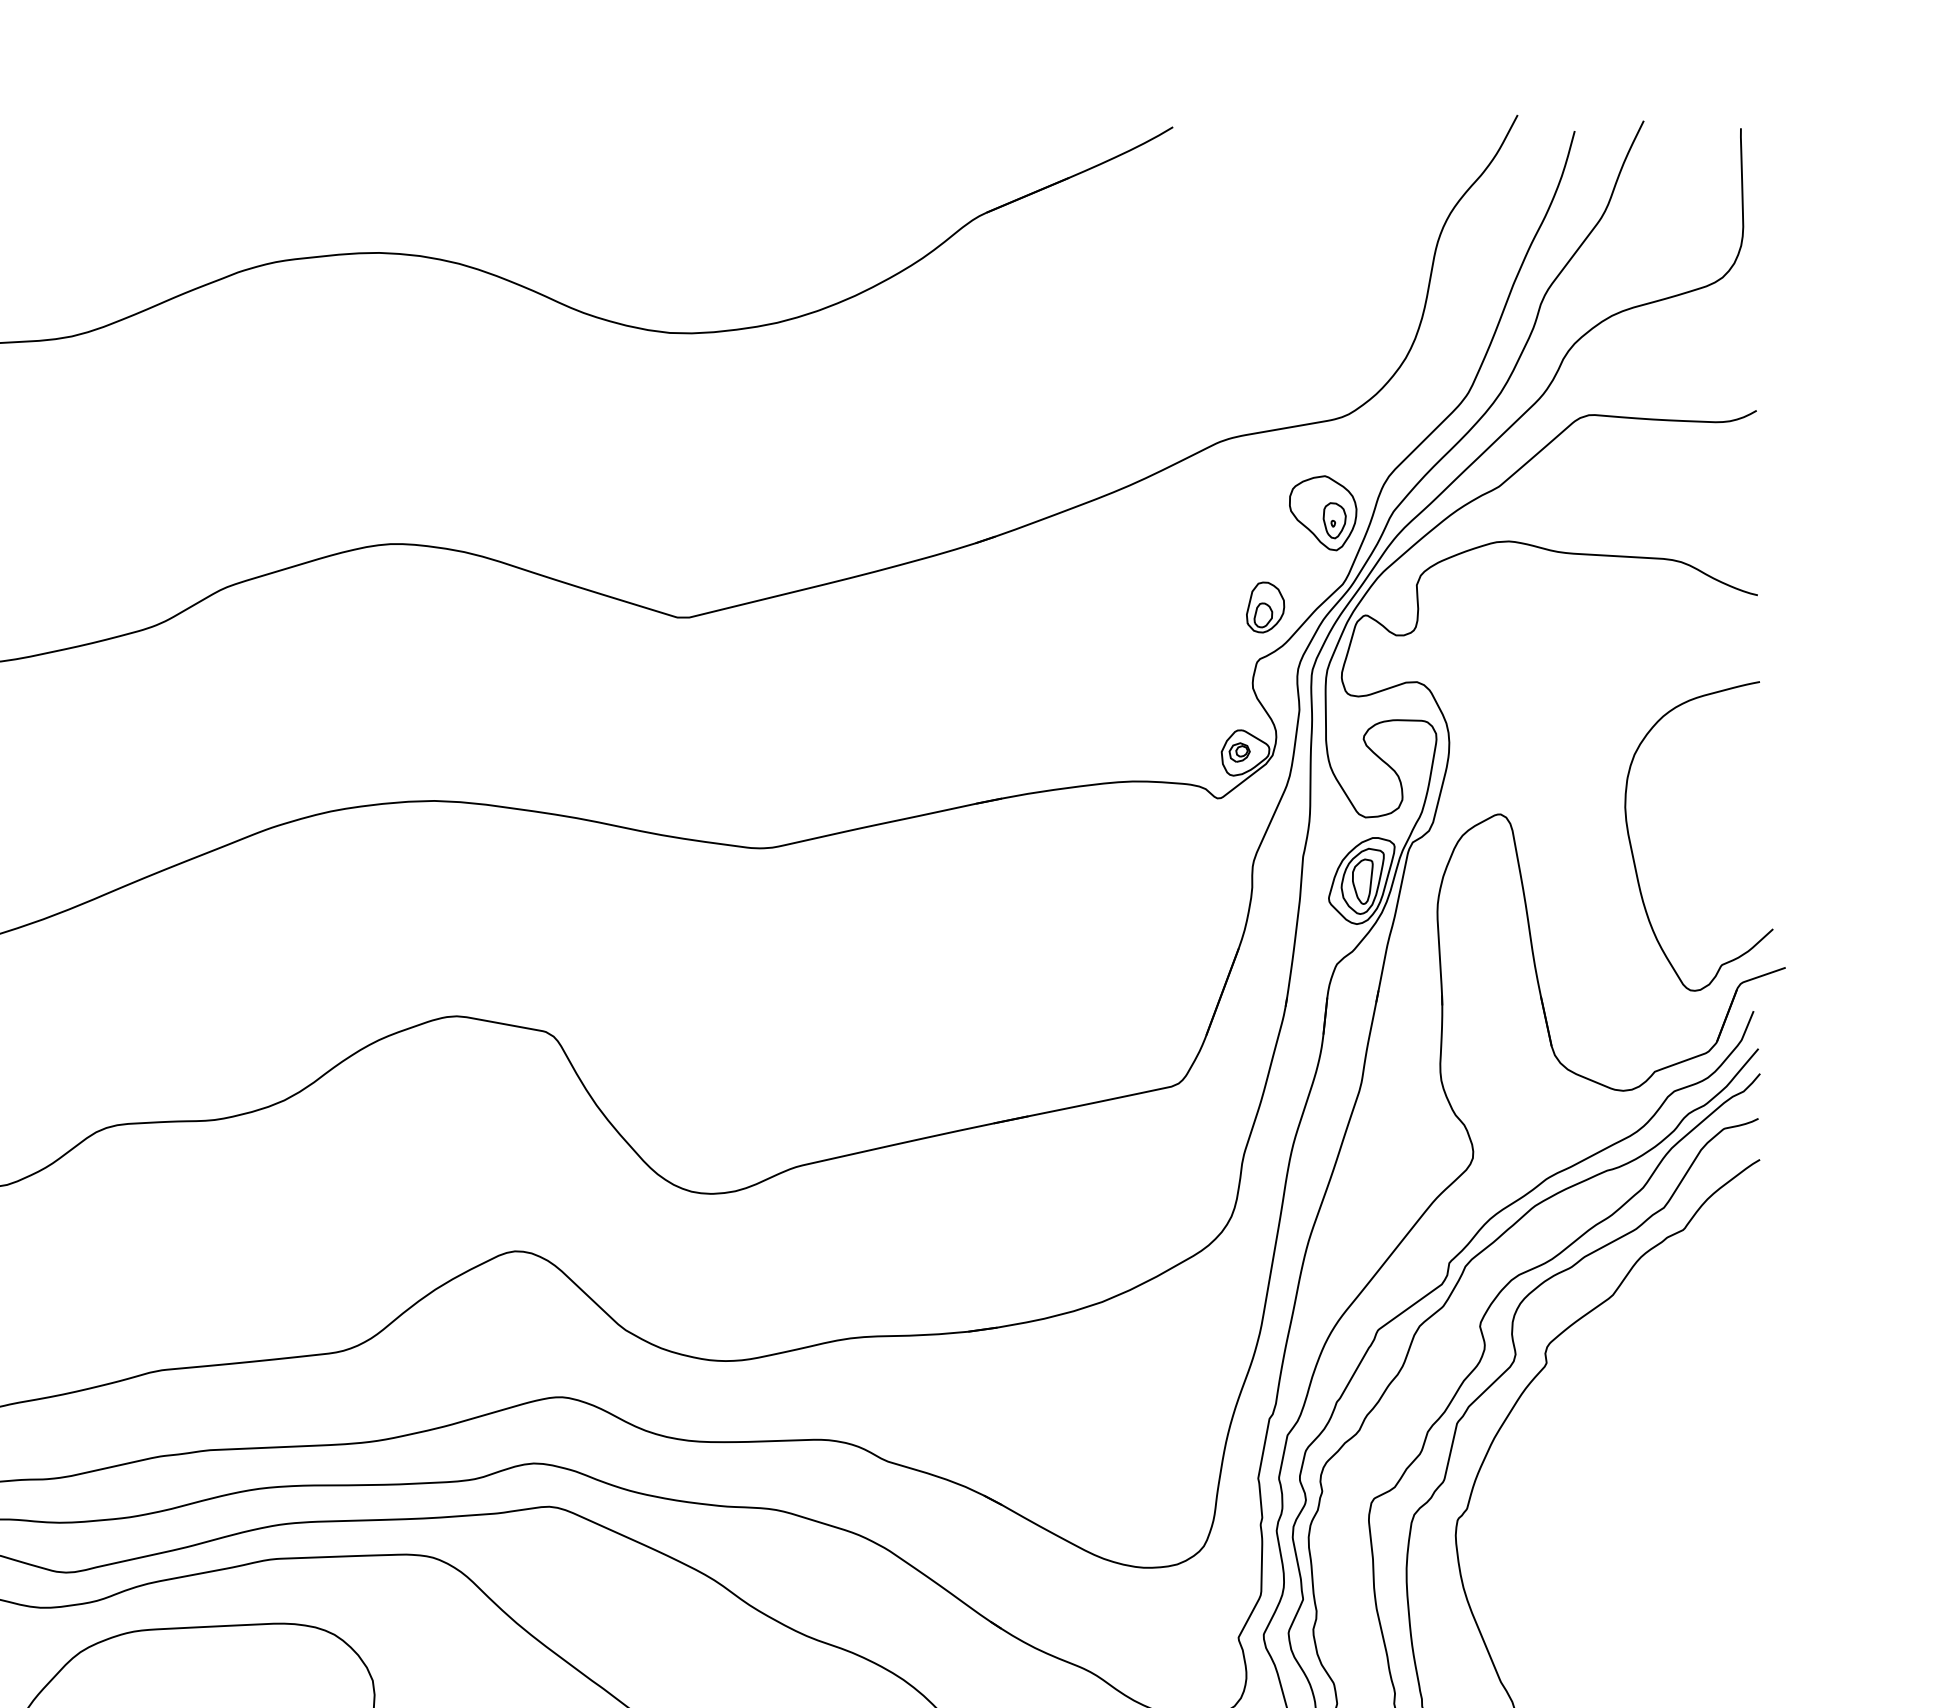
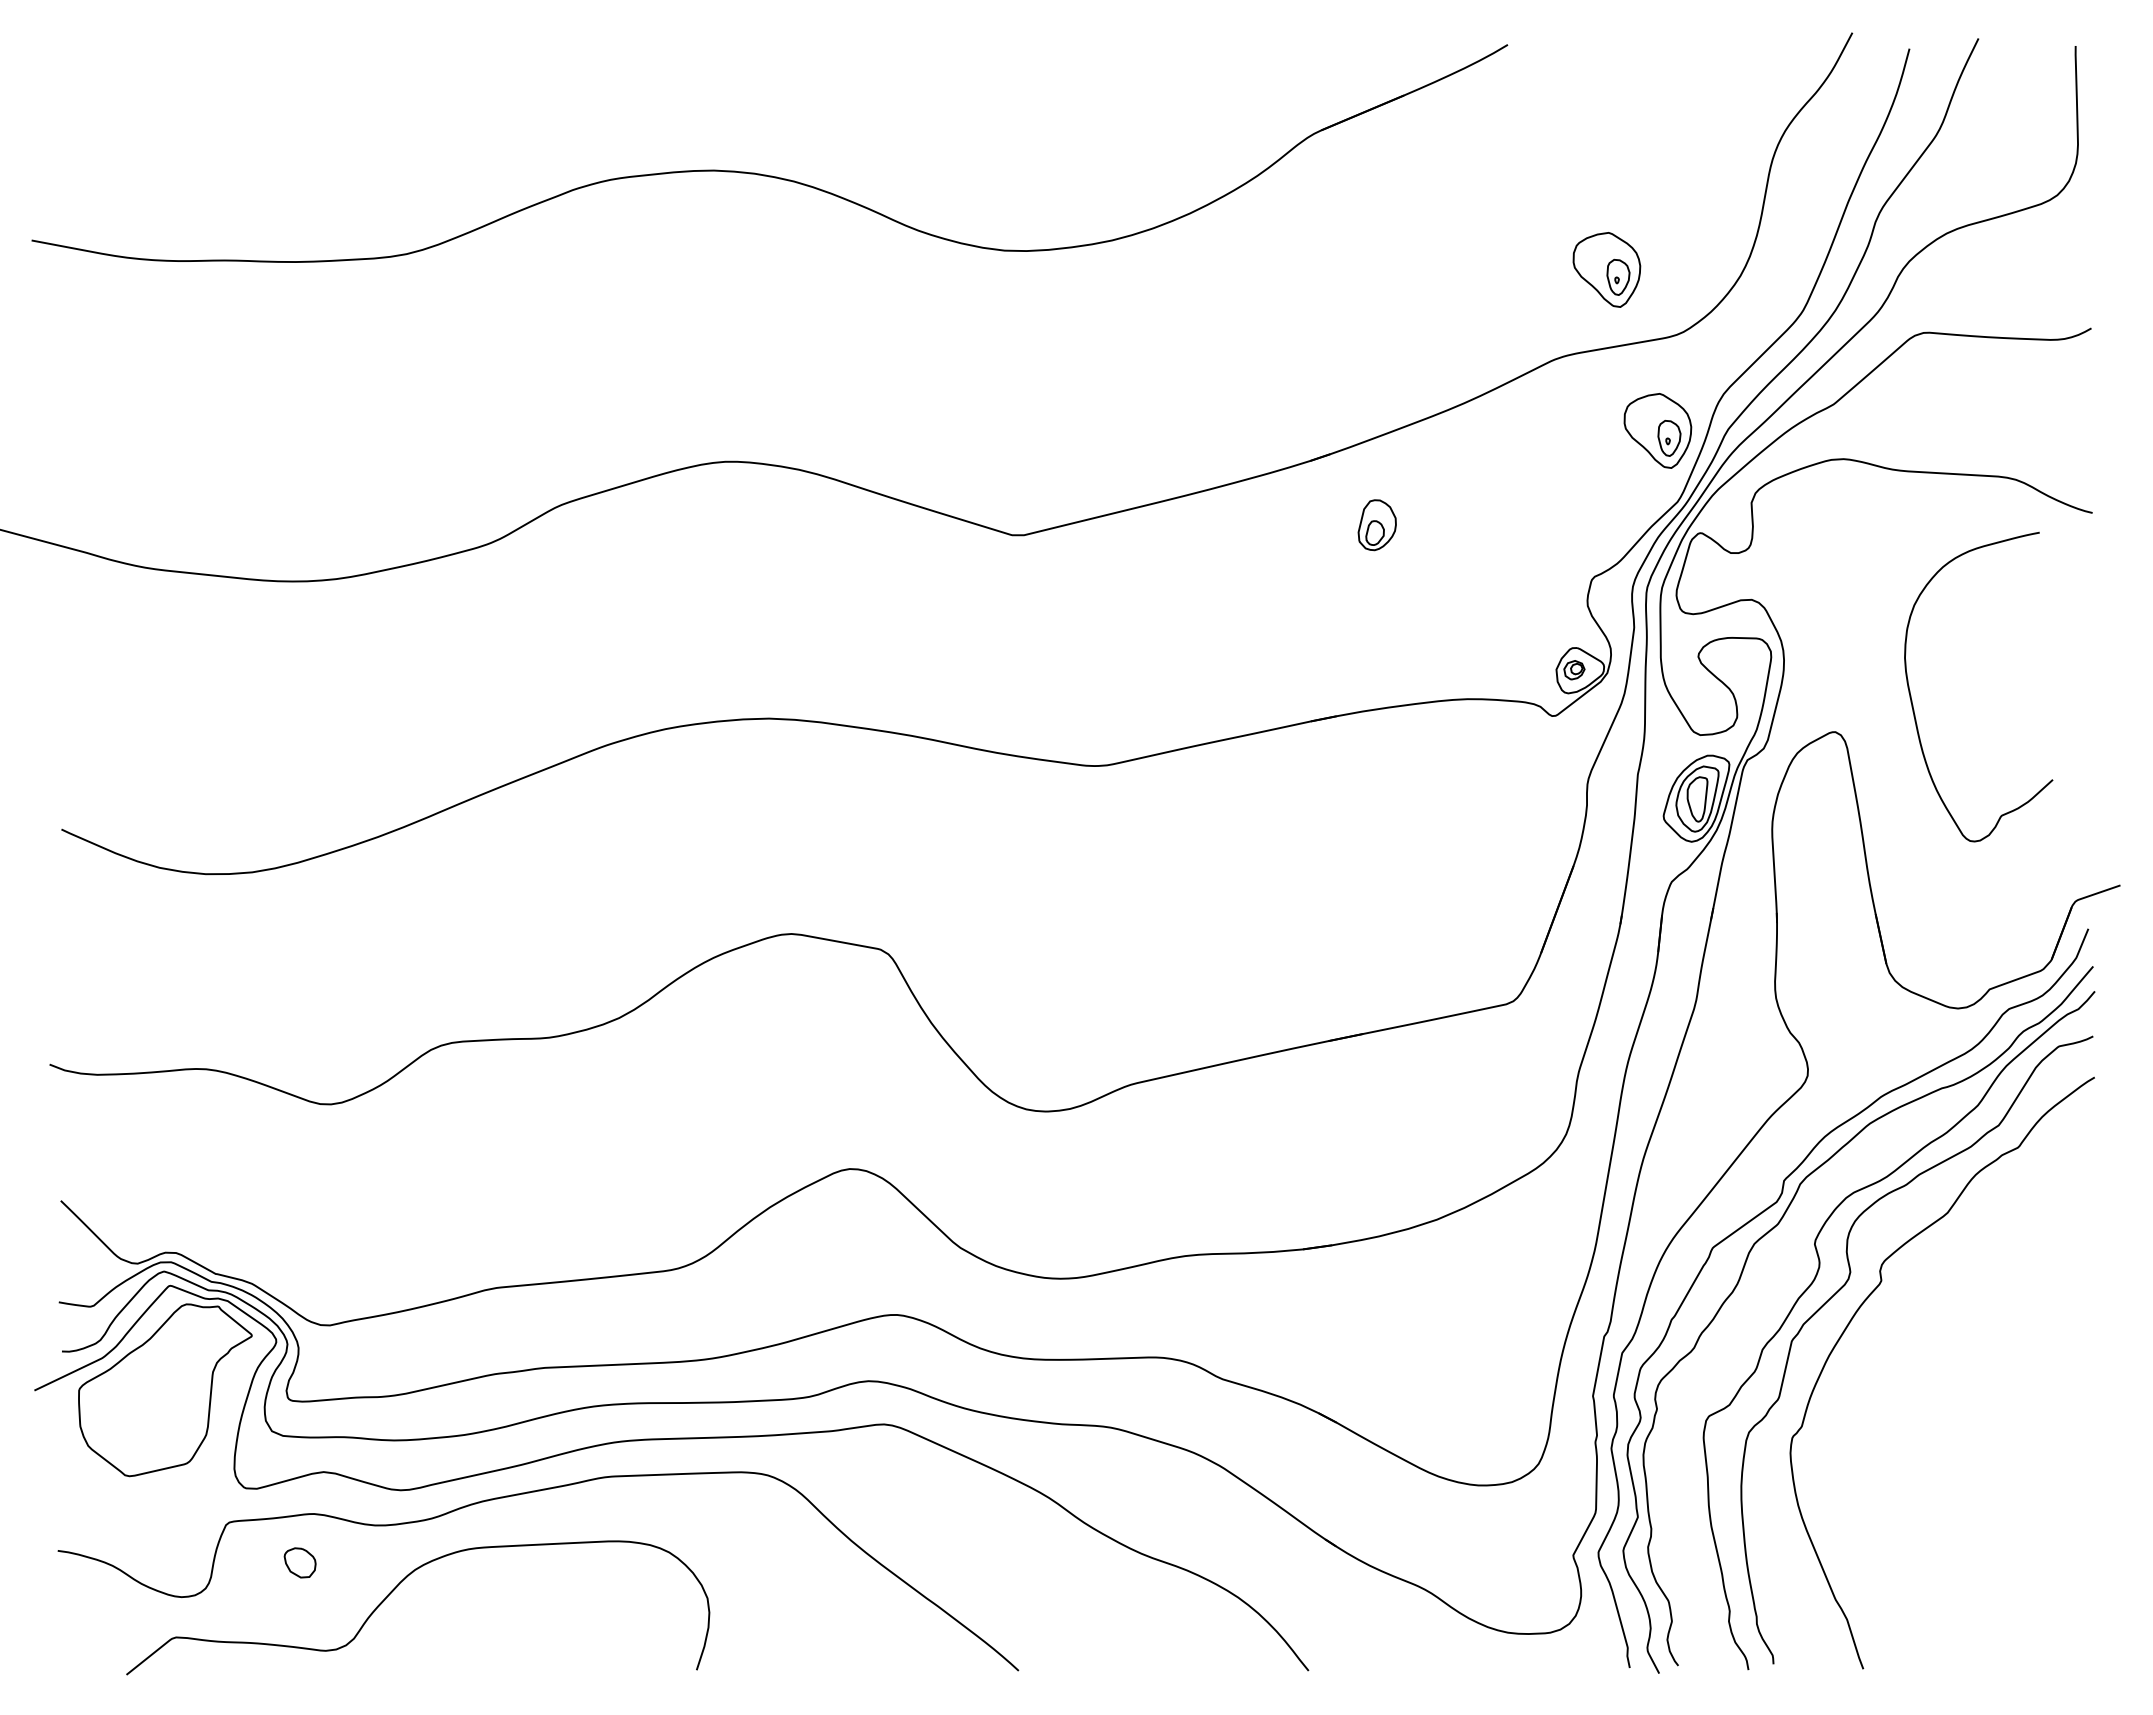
part: (1271, 351) -> (1606, 269), added
part: (1264, 607) -> (1376, 525), moved
curve: (1633, 853) -> (1913, 704), moved

